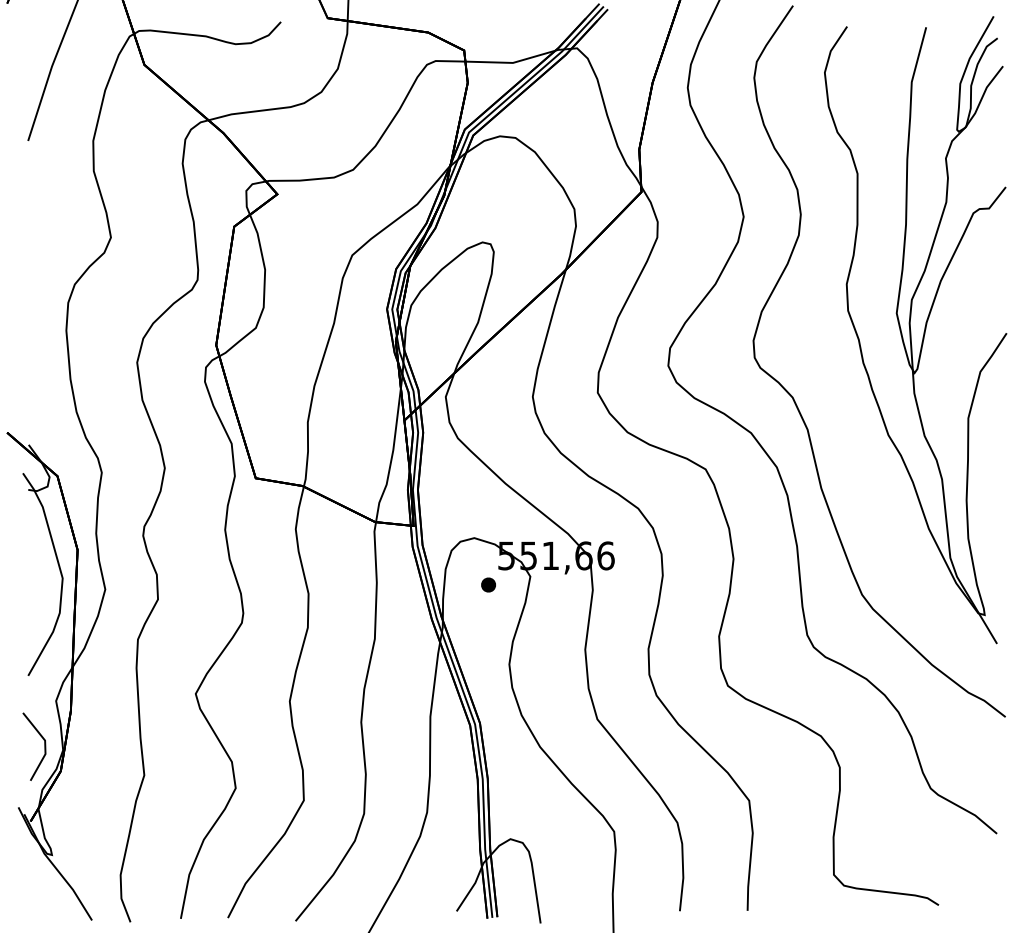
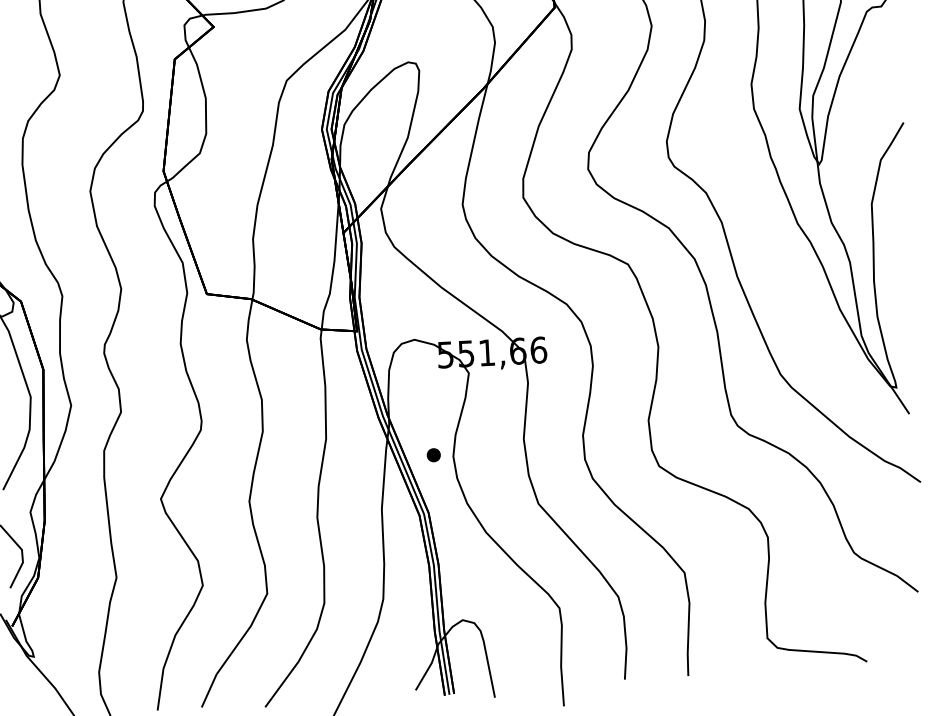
part: (488, 584) -> (433, 454), moved

